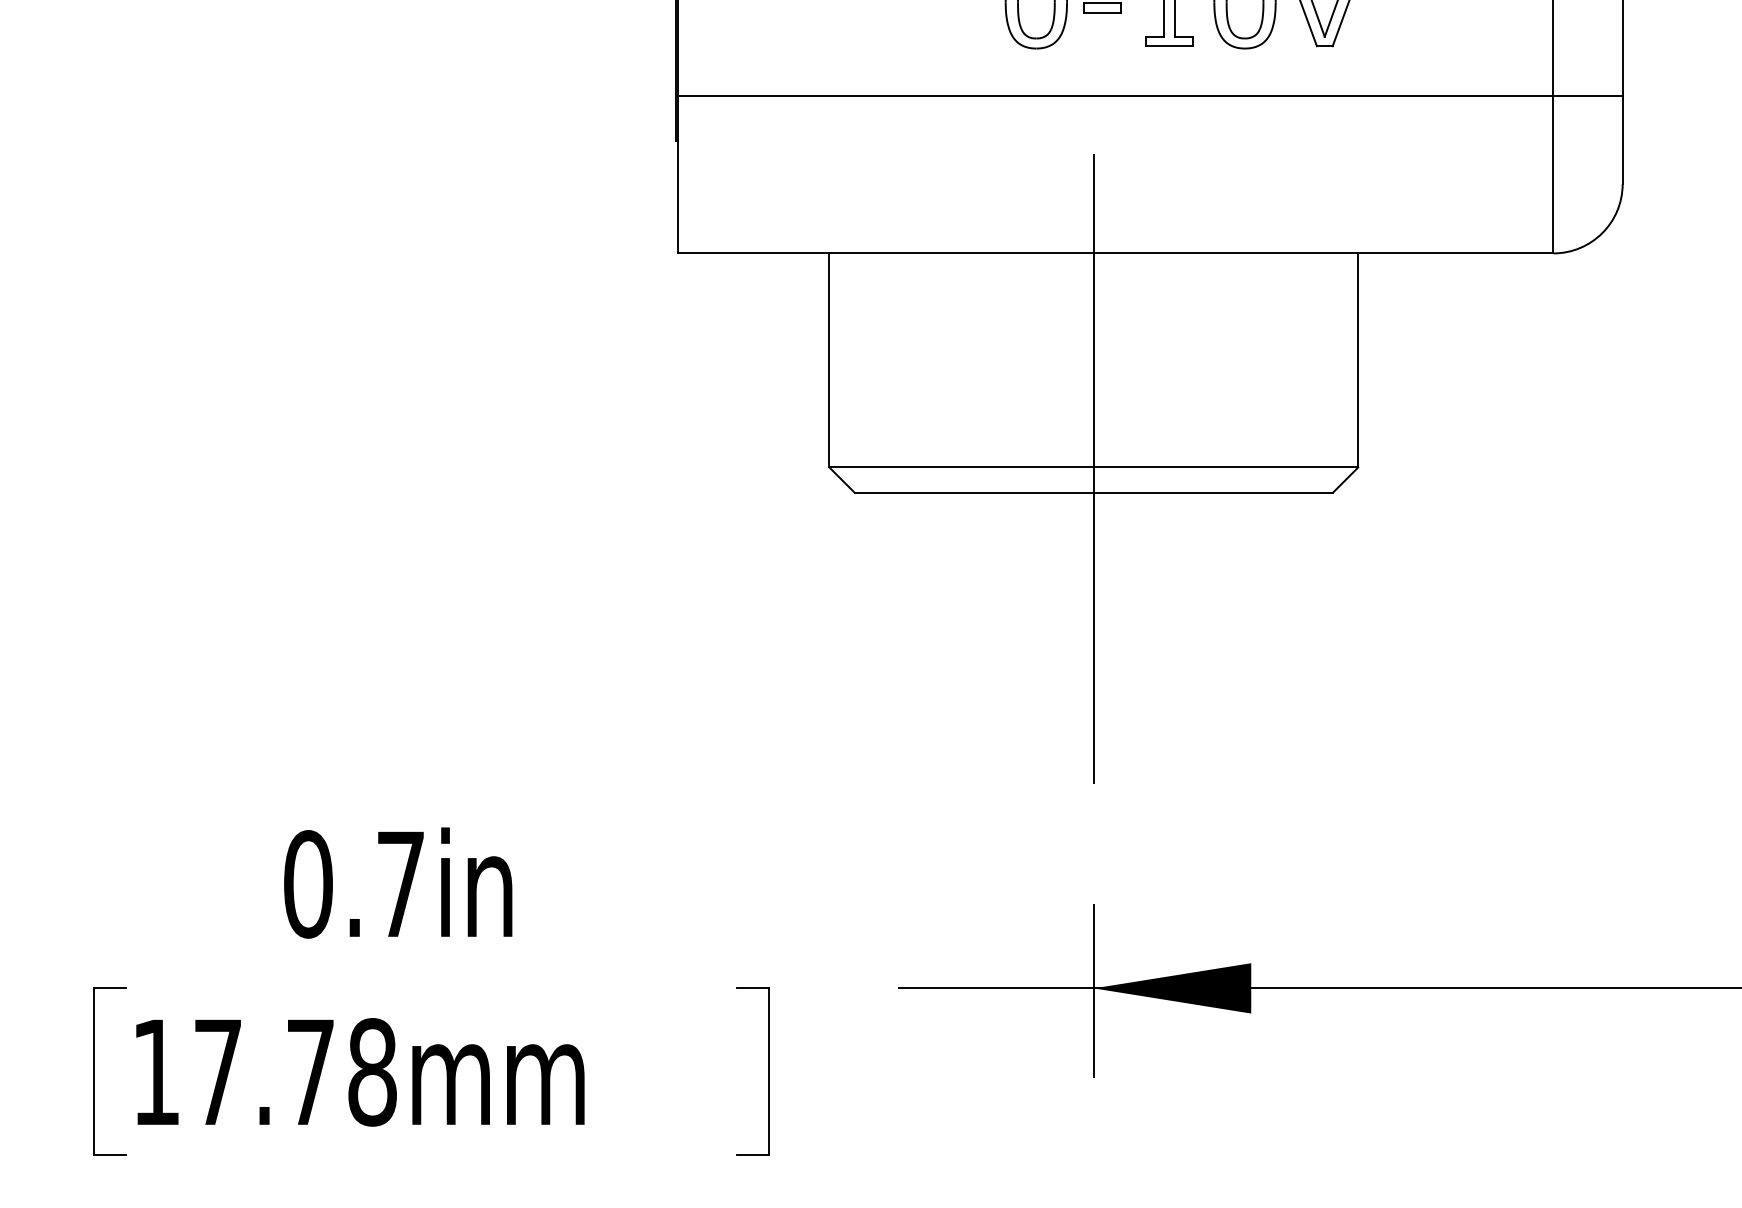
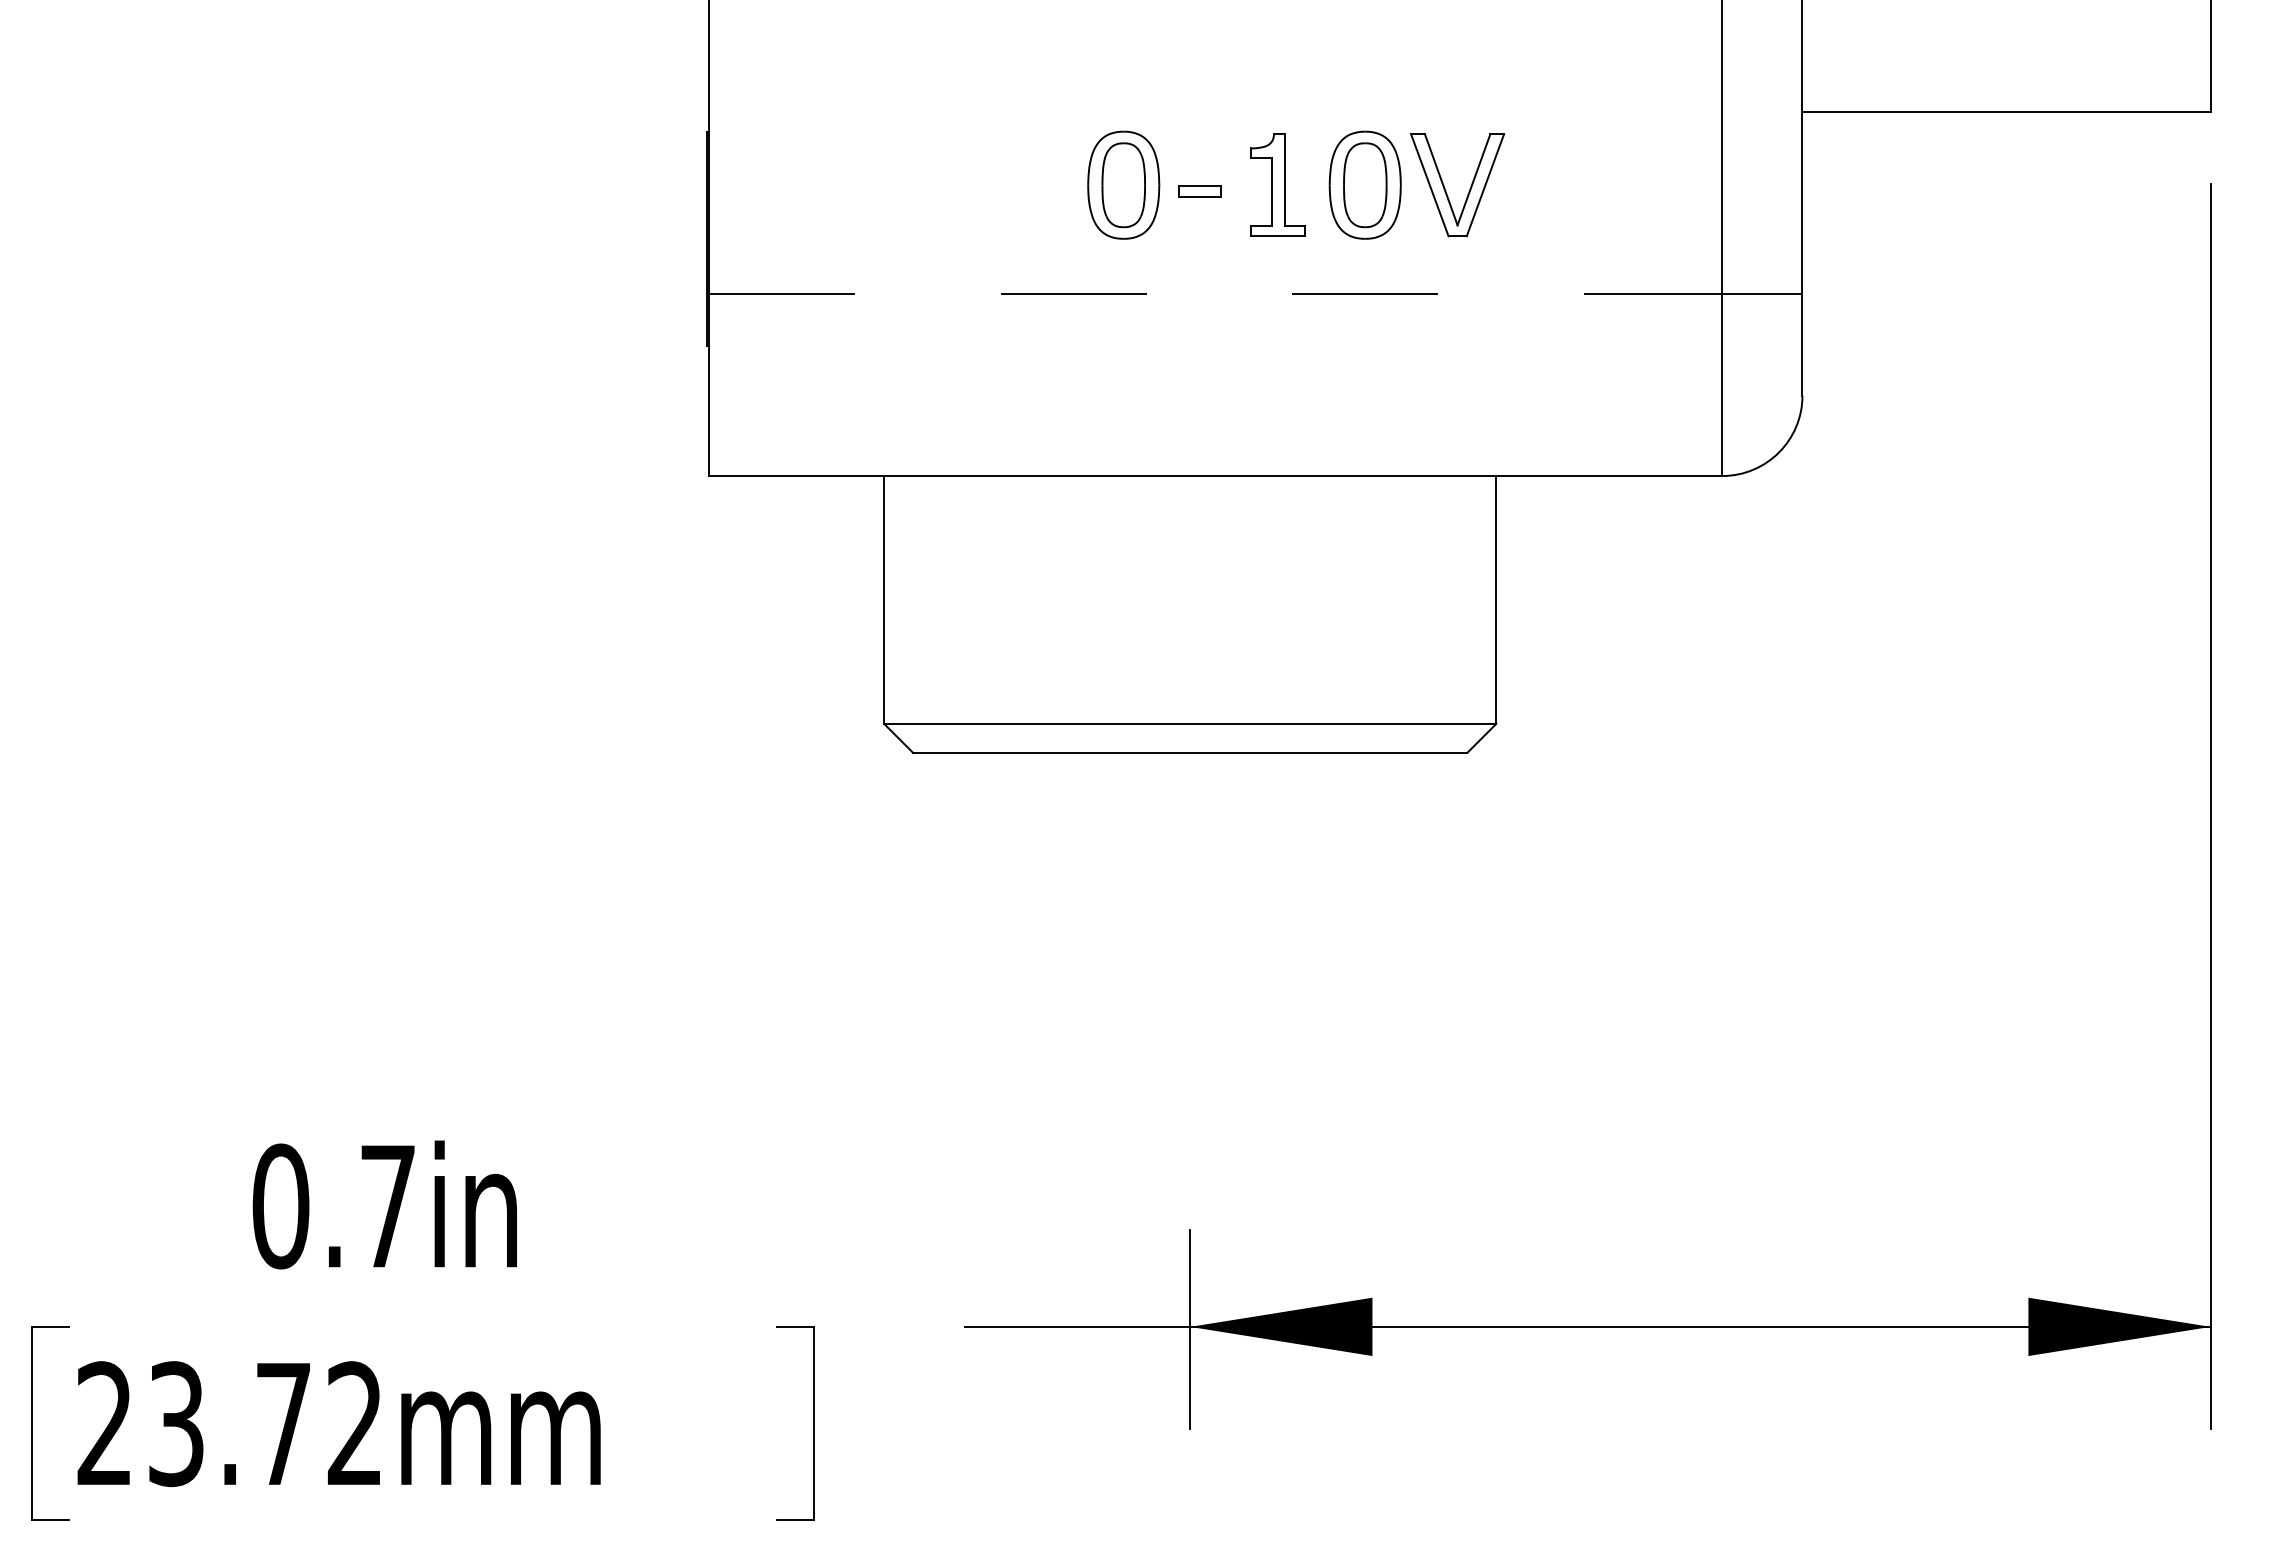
line: (1115, 95) -> (1215, 293), solid -> dashed
line: (1094, 498) -> (1190, 759), removed
text: (264, 1072) -> (230, 1424), 17.78mm -> 23.72mm

